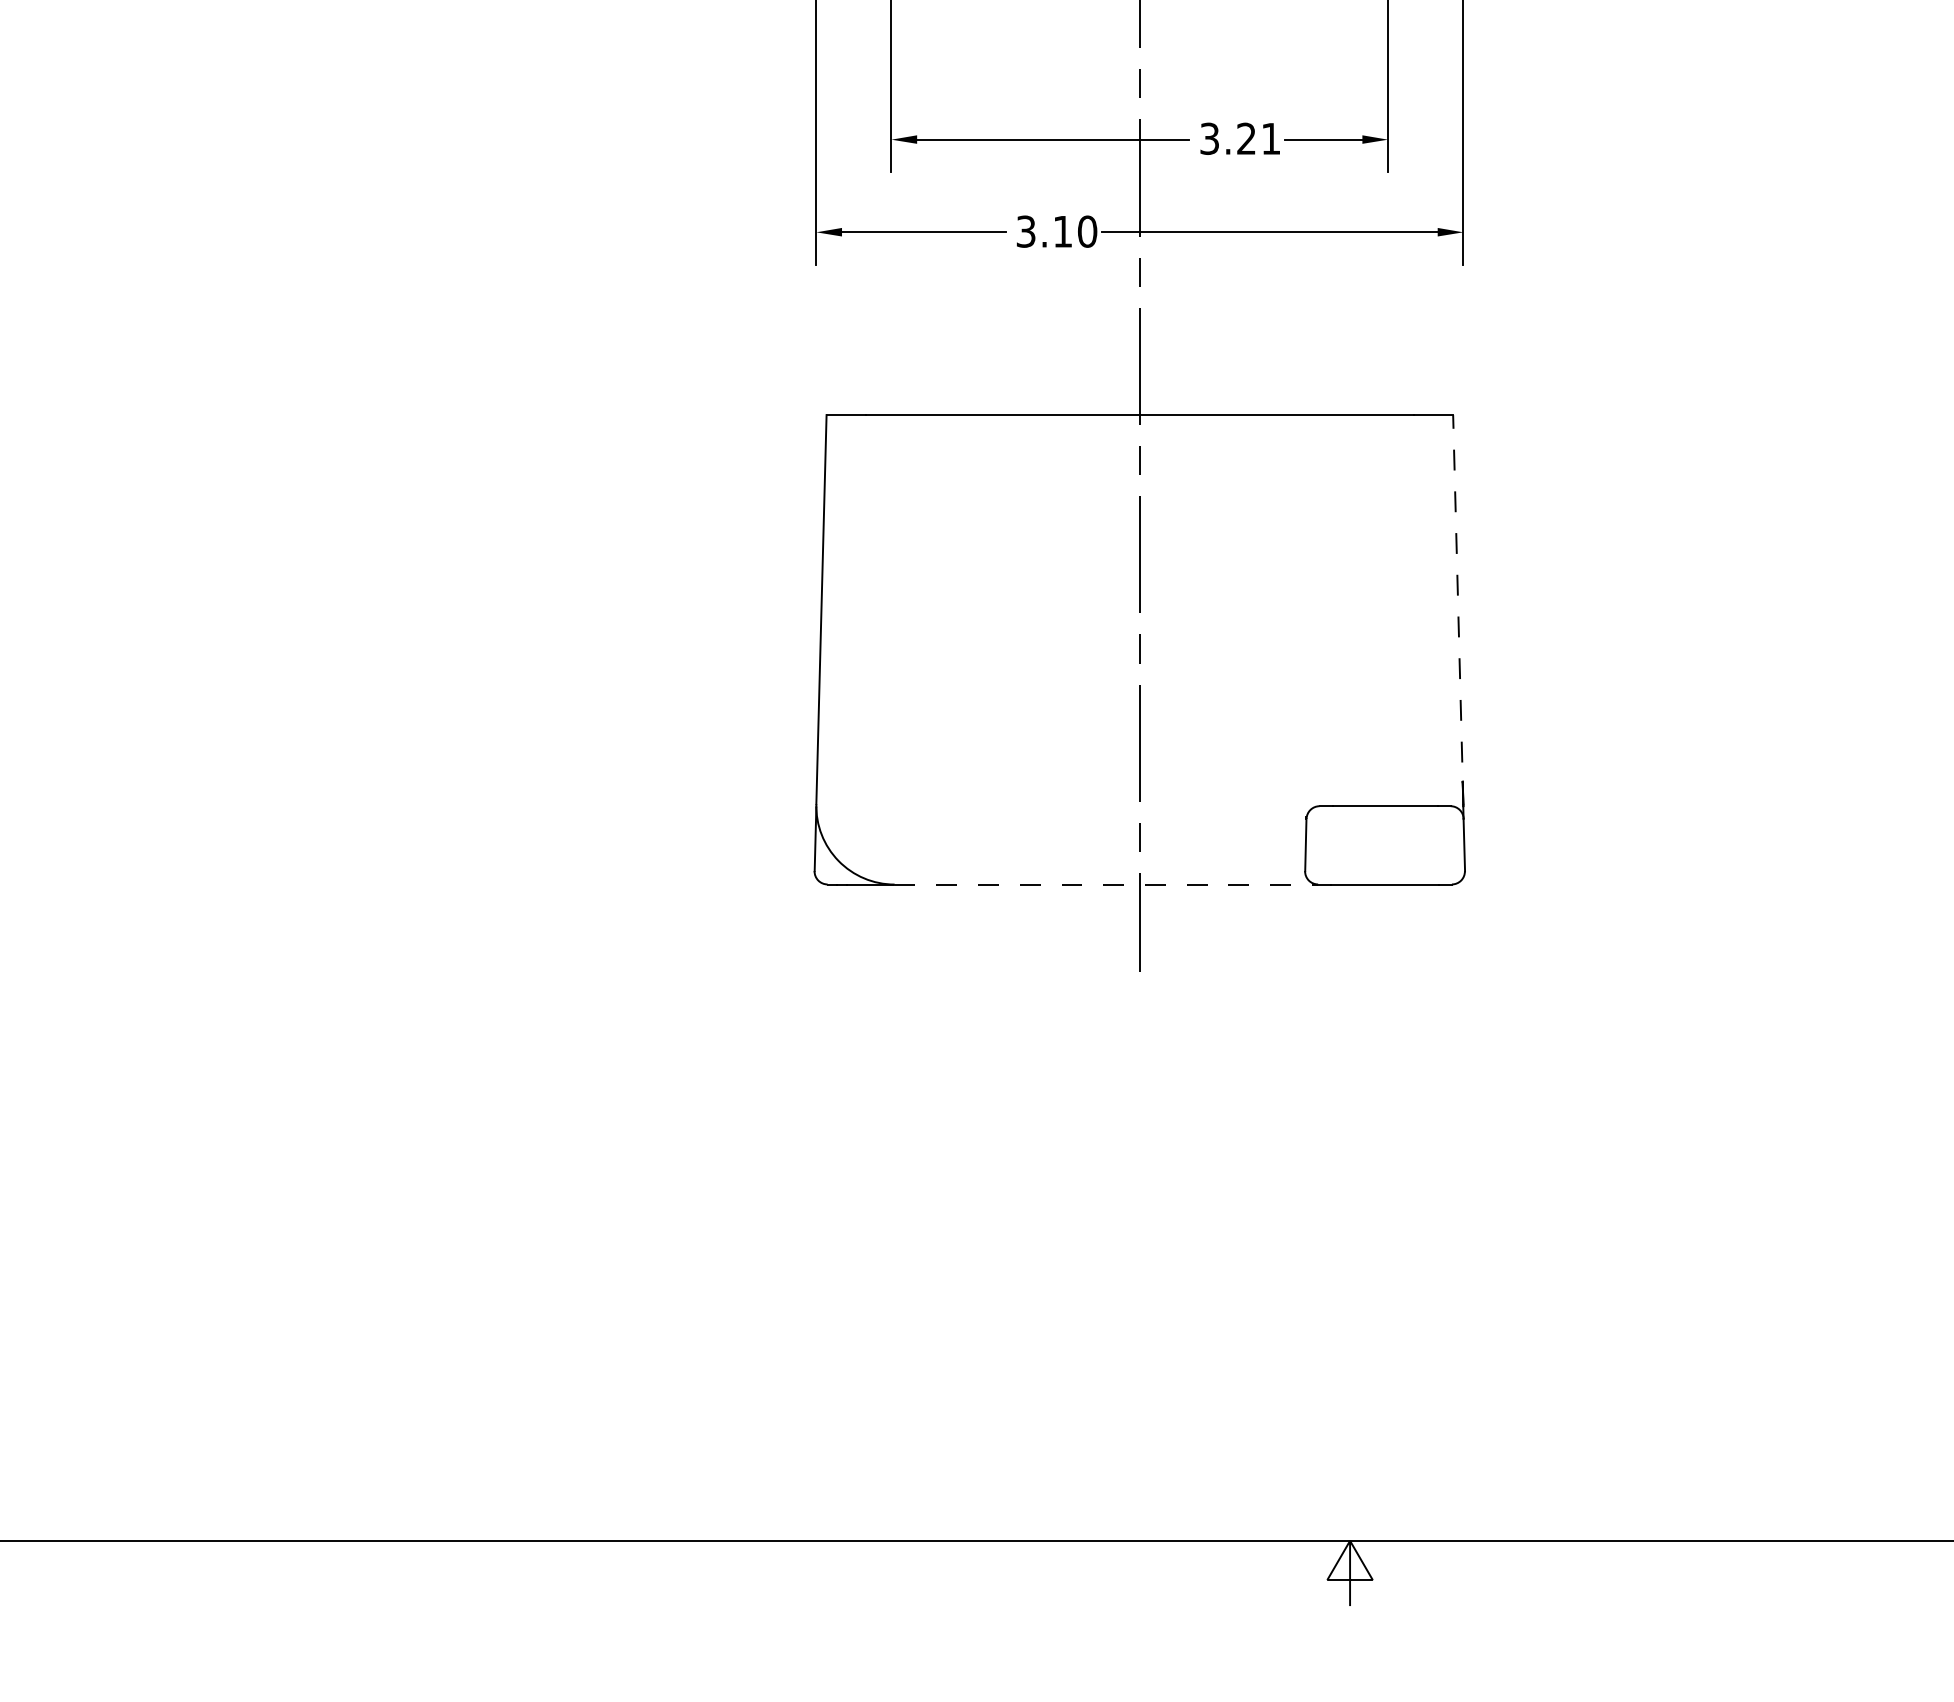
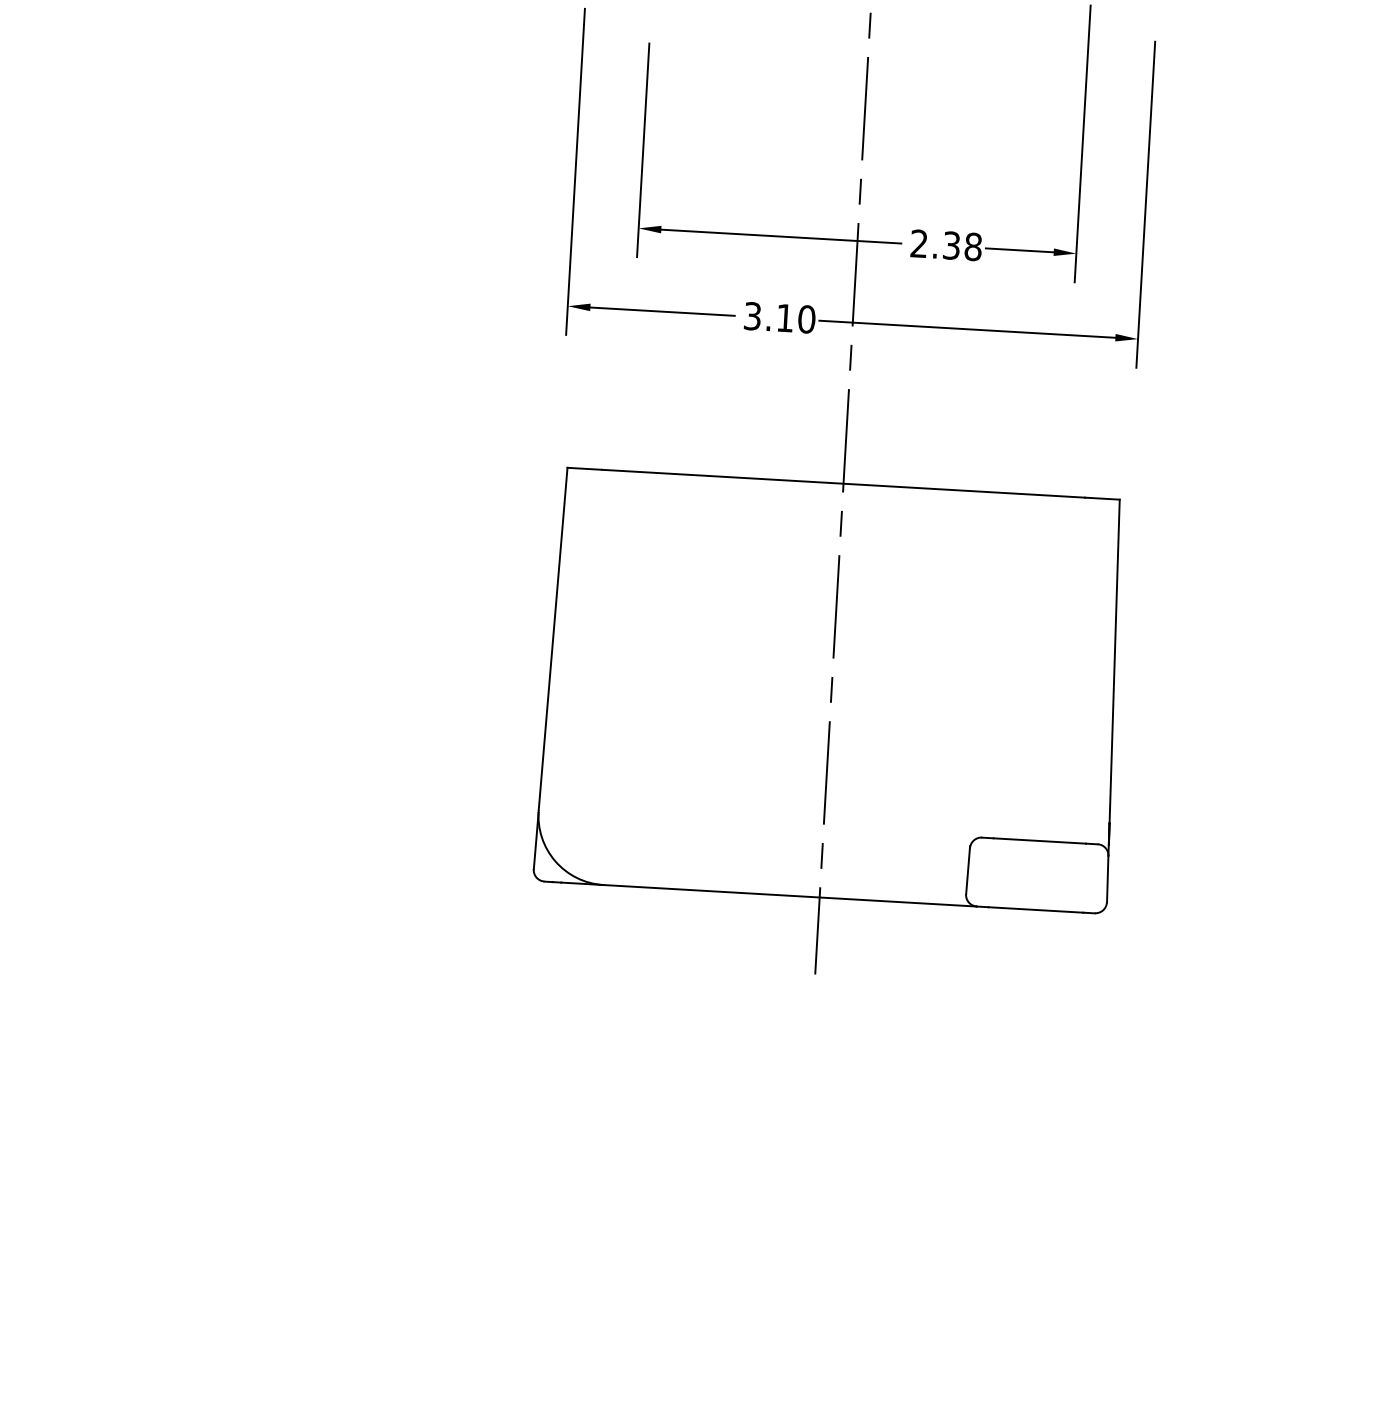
text: (1240, 138) -> (946, 245), 3.21 -> 2.38
line: (1458, 609) -> (1114, 671), dashed -> solid
line: (1106, 884) -> (790, 895), dashed -> solid

